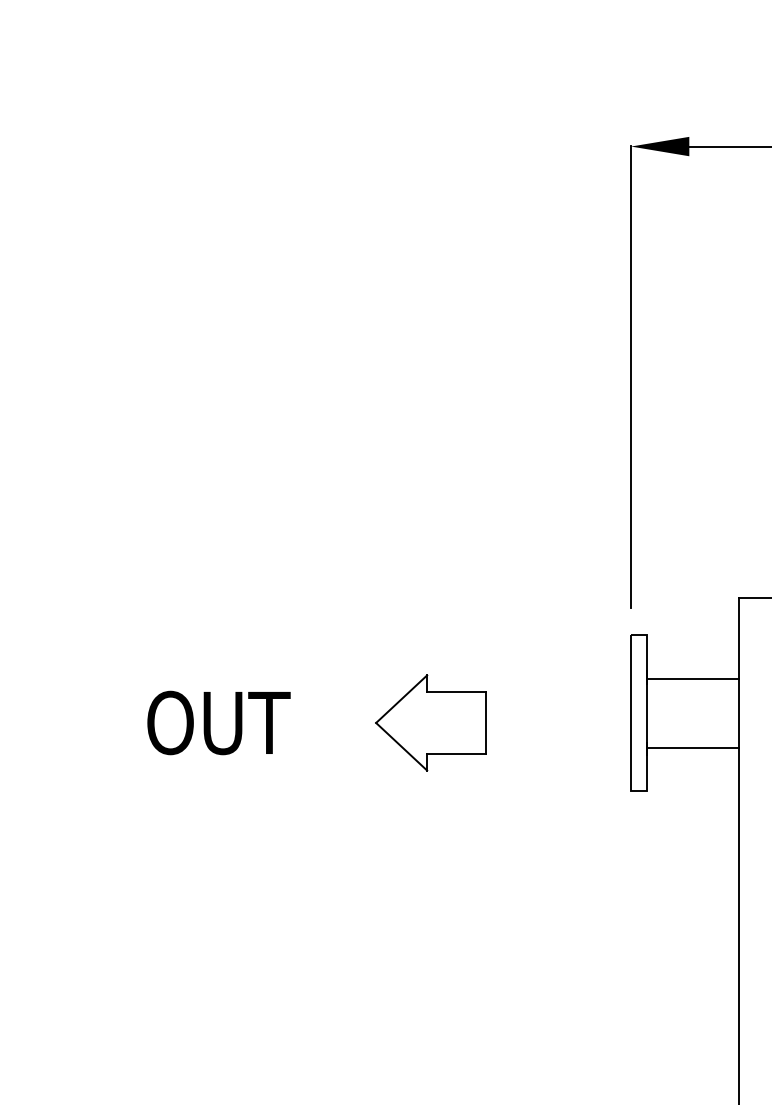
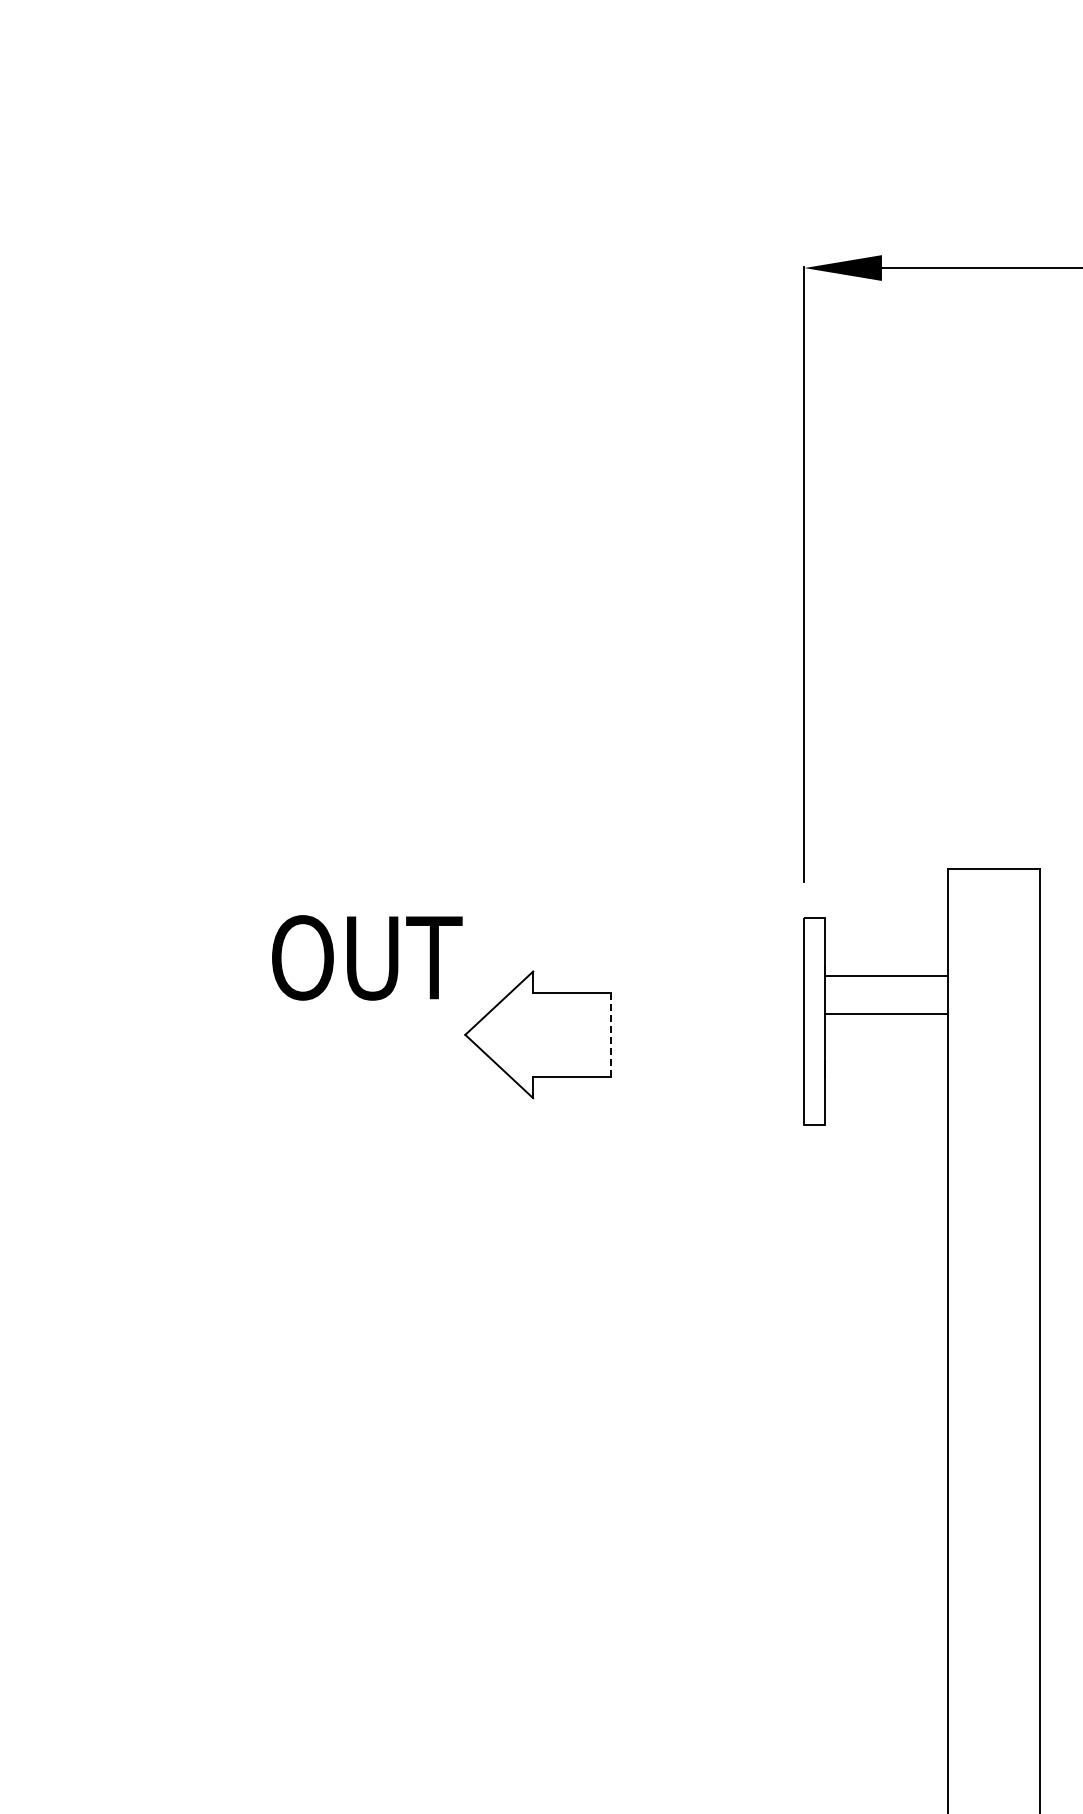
text: (219, 722) -> (367, 957), moved
line: (486, 722) -> (611, 1034), solid -> dashed
line: (692, 747) -> (886, 1013), moved

